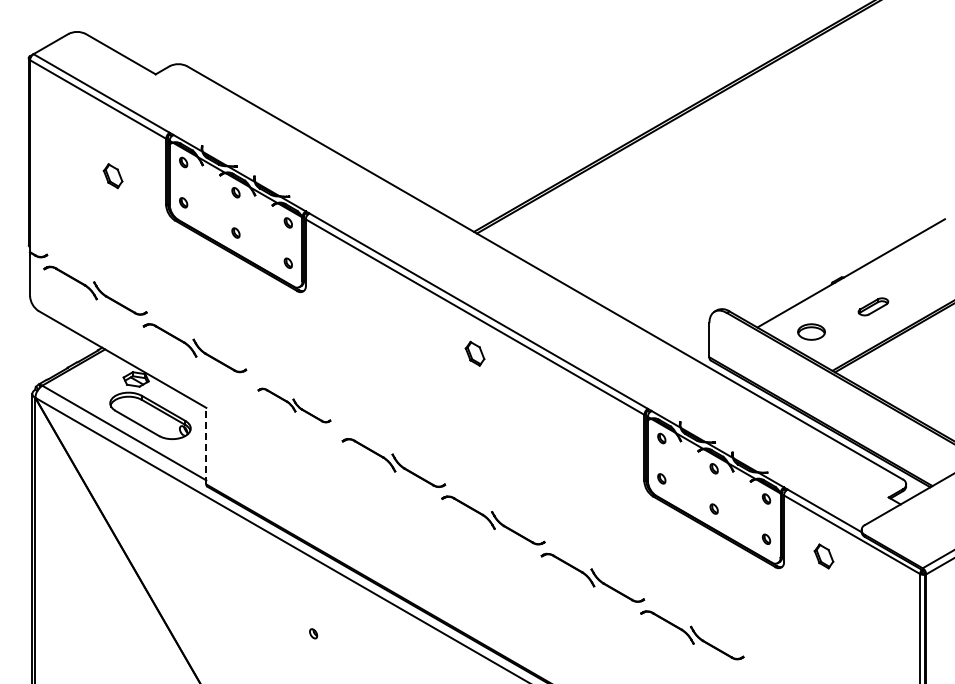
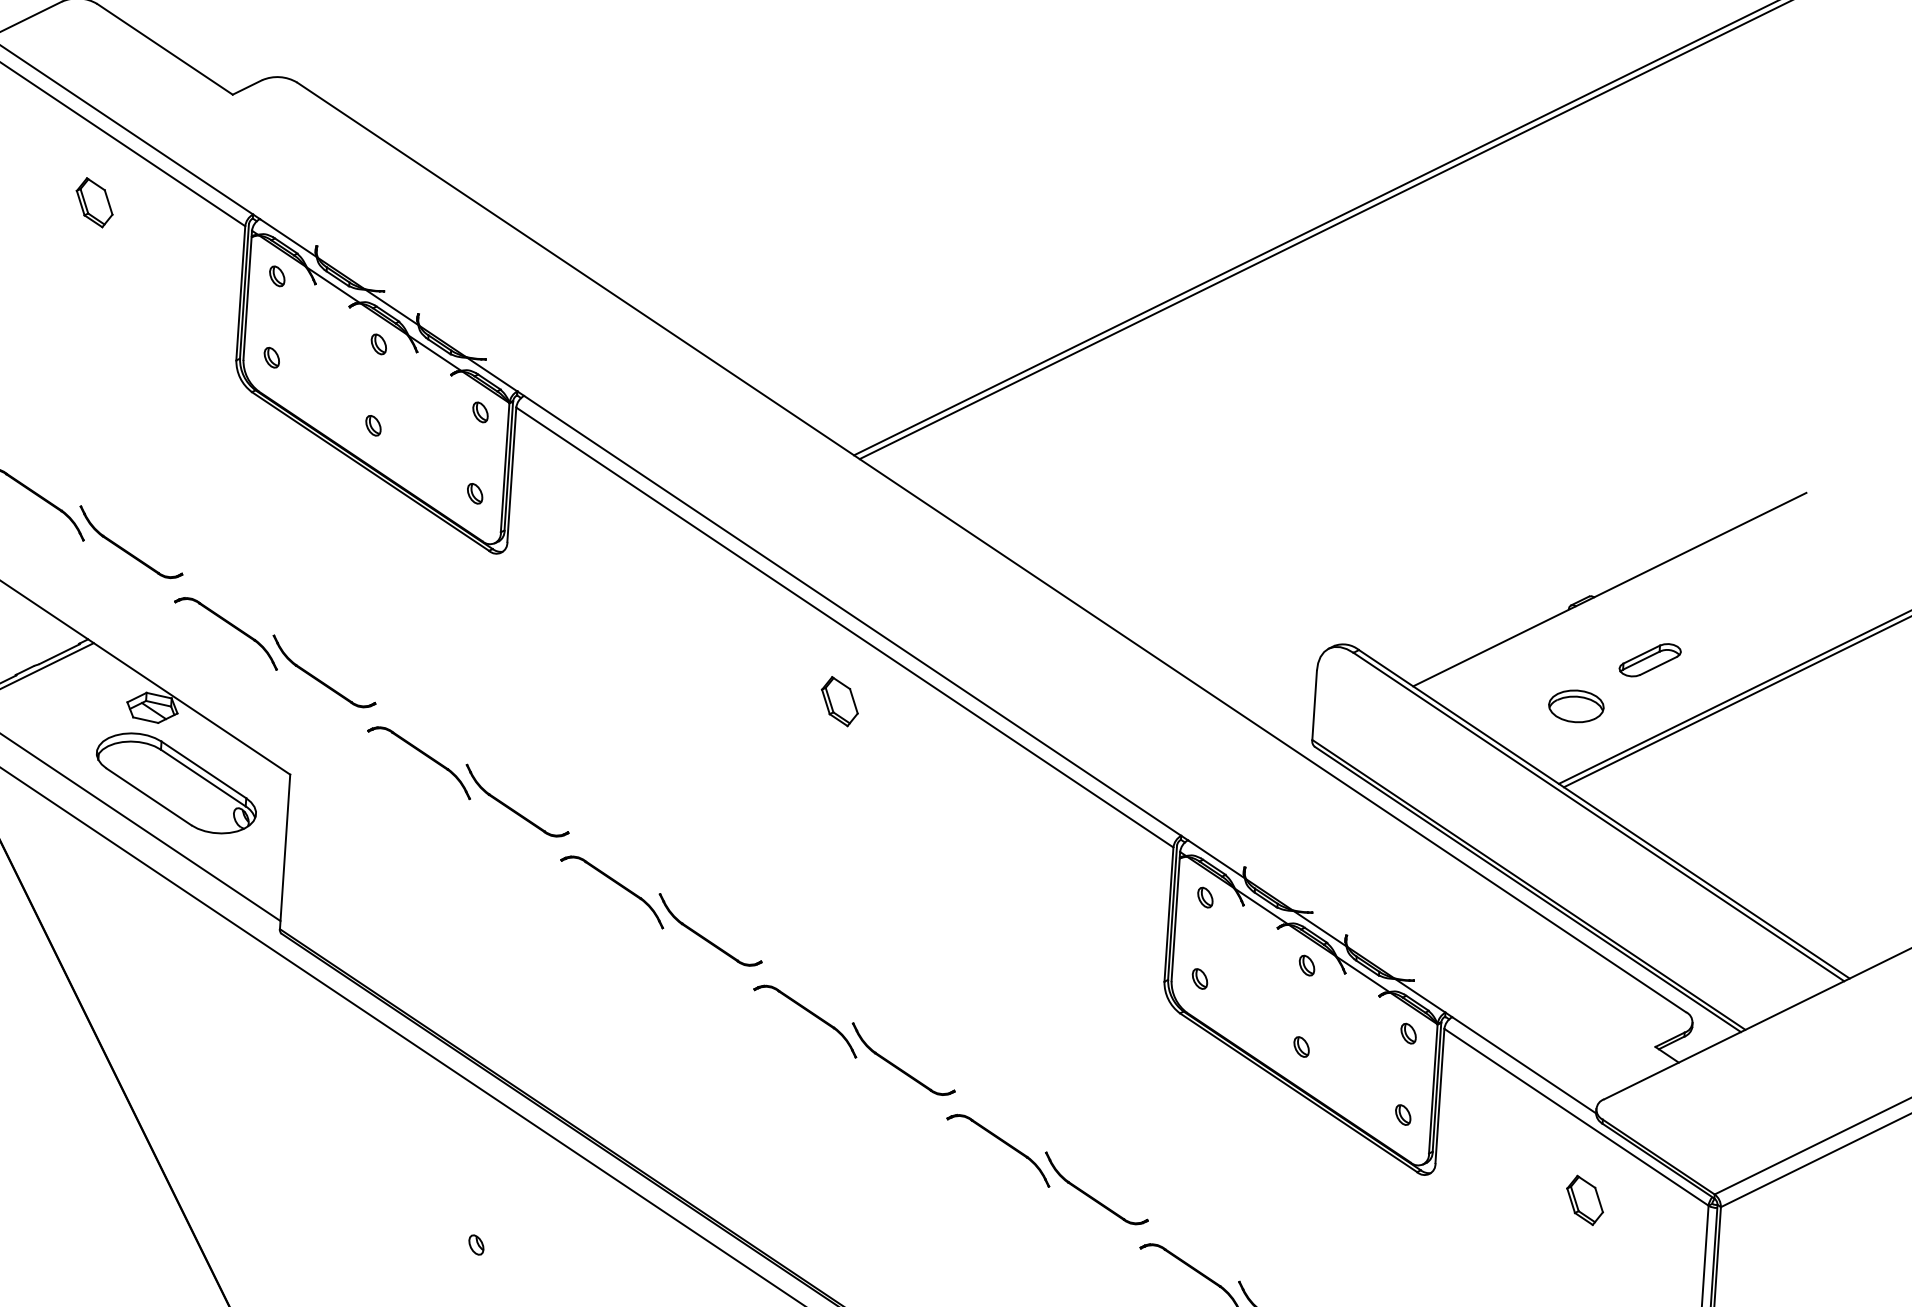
part: (112, 176) -> (93, 203), moved
part: (811, 331) -> (1576, 705), moved
part: (294, 405) -> (468, 781), size x1.43
line: (206, 445) -> (285, 850), dashed -> solid
part: (823, 556) -> (1584, 1200), moved

